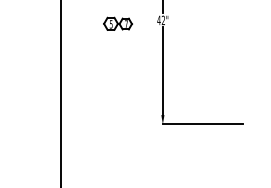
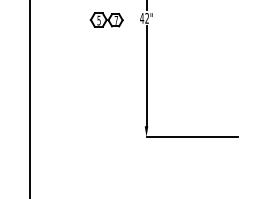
part: (117, 23) -> (106, 19), moved

